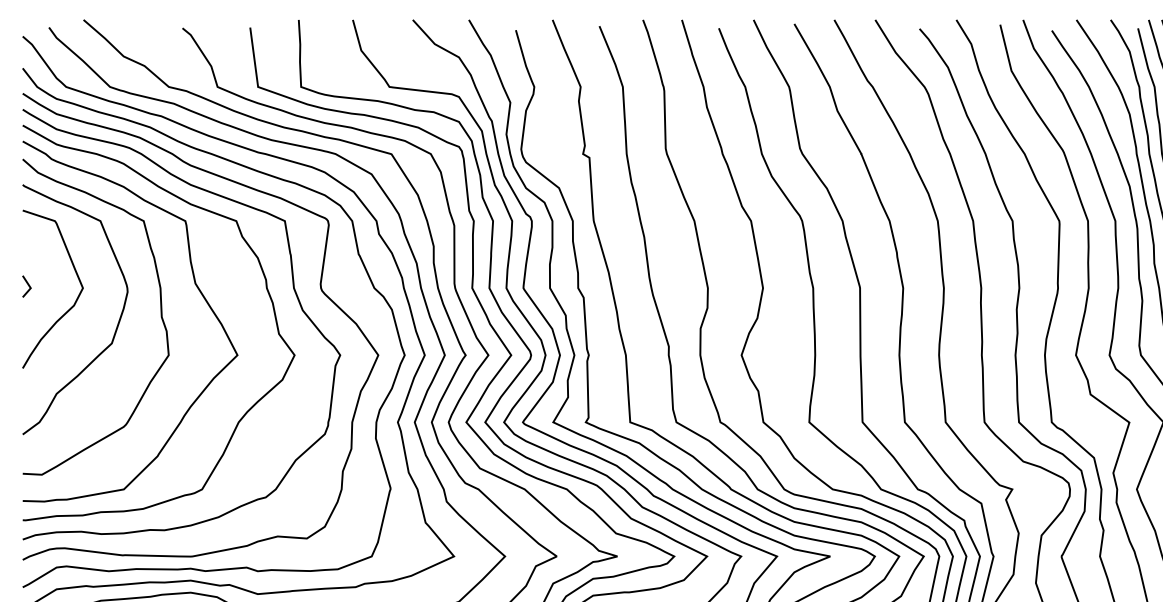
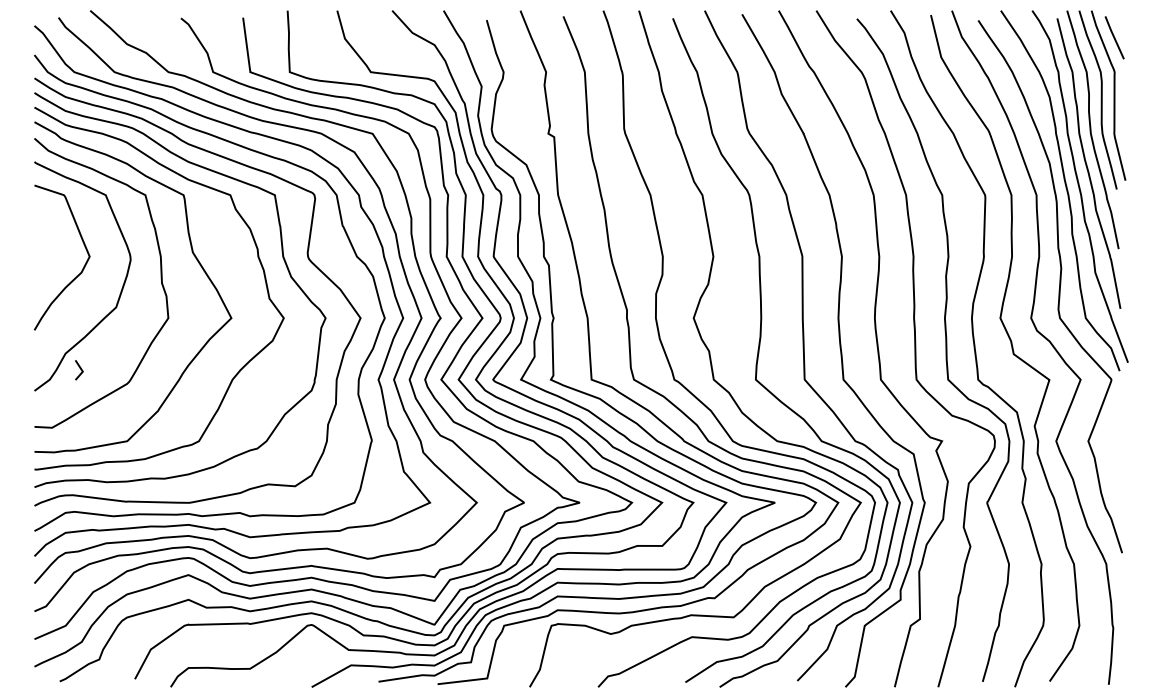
line: (28, 285) -> (80, 369), moved

